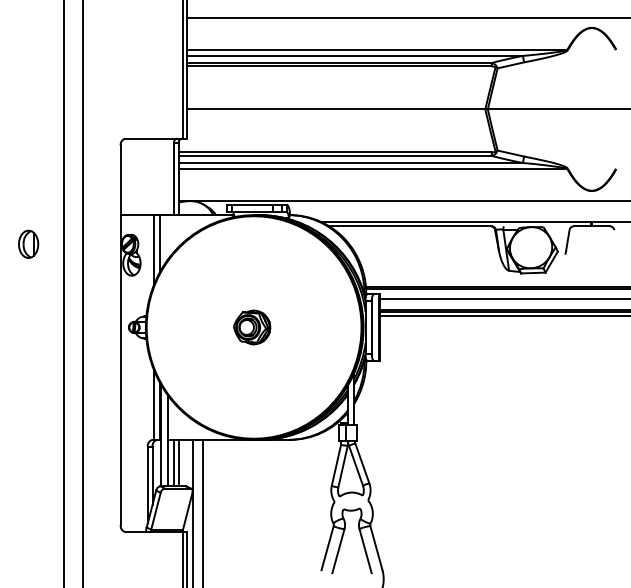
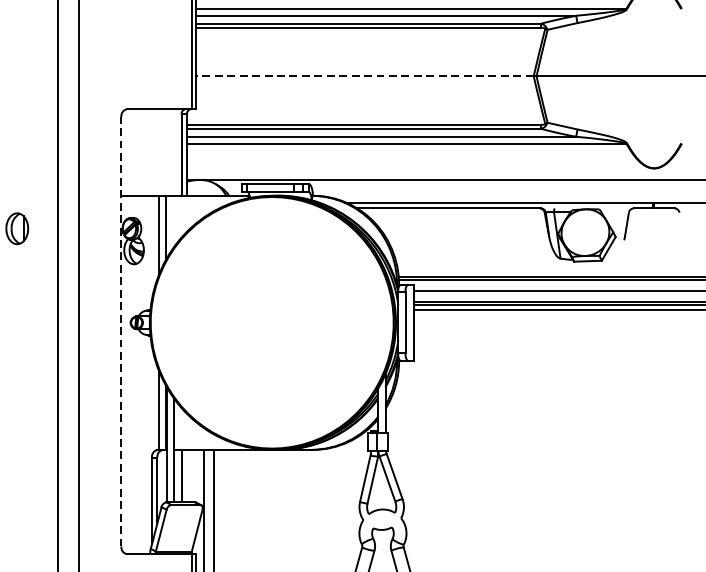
line: (335, 109) -> (364, 76), solid -> dashed
part: (252, 327) -> (270, 322), removed
line: (120, 335) -> (121, 331), solid -> dashed
line: (178, 462) -> (186, 475), removed

